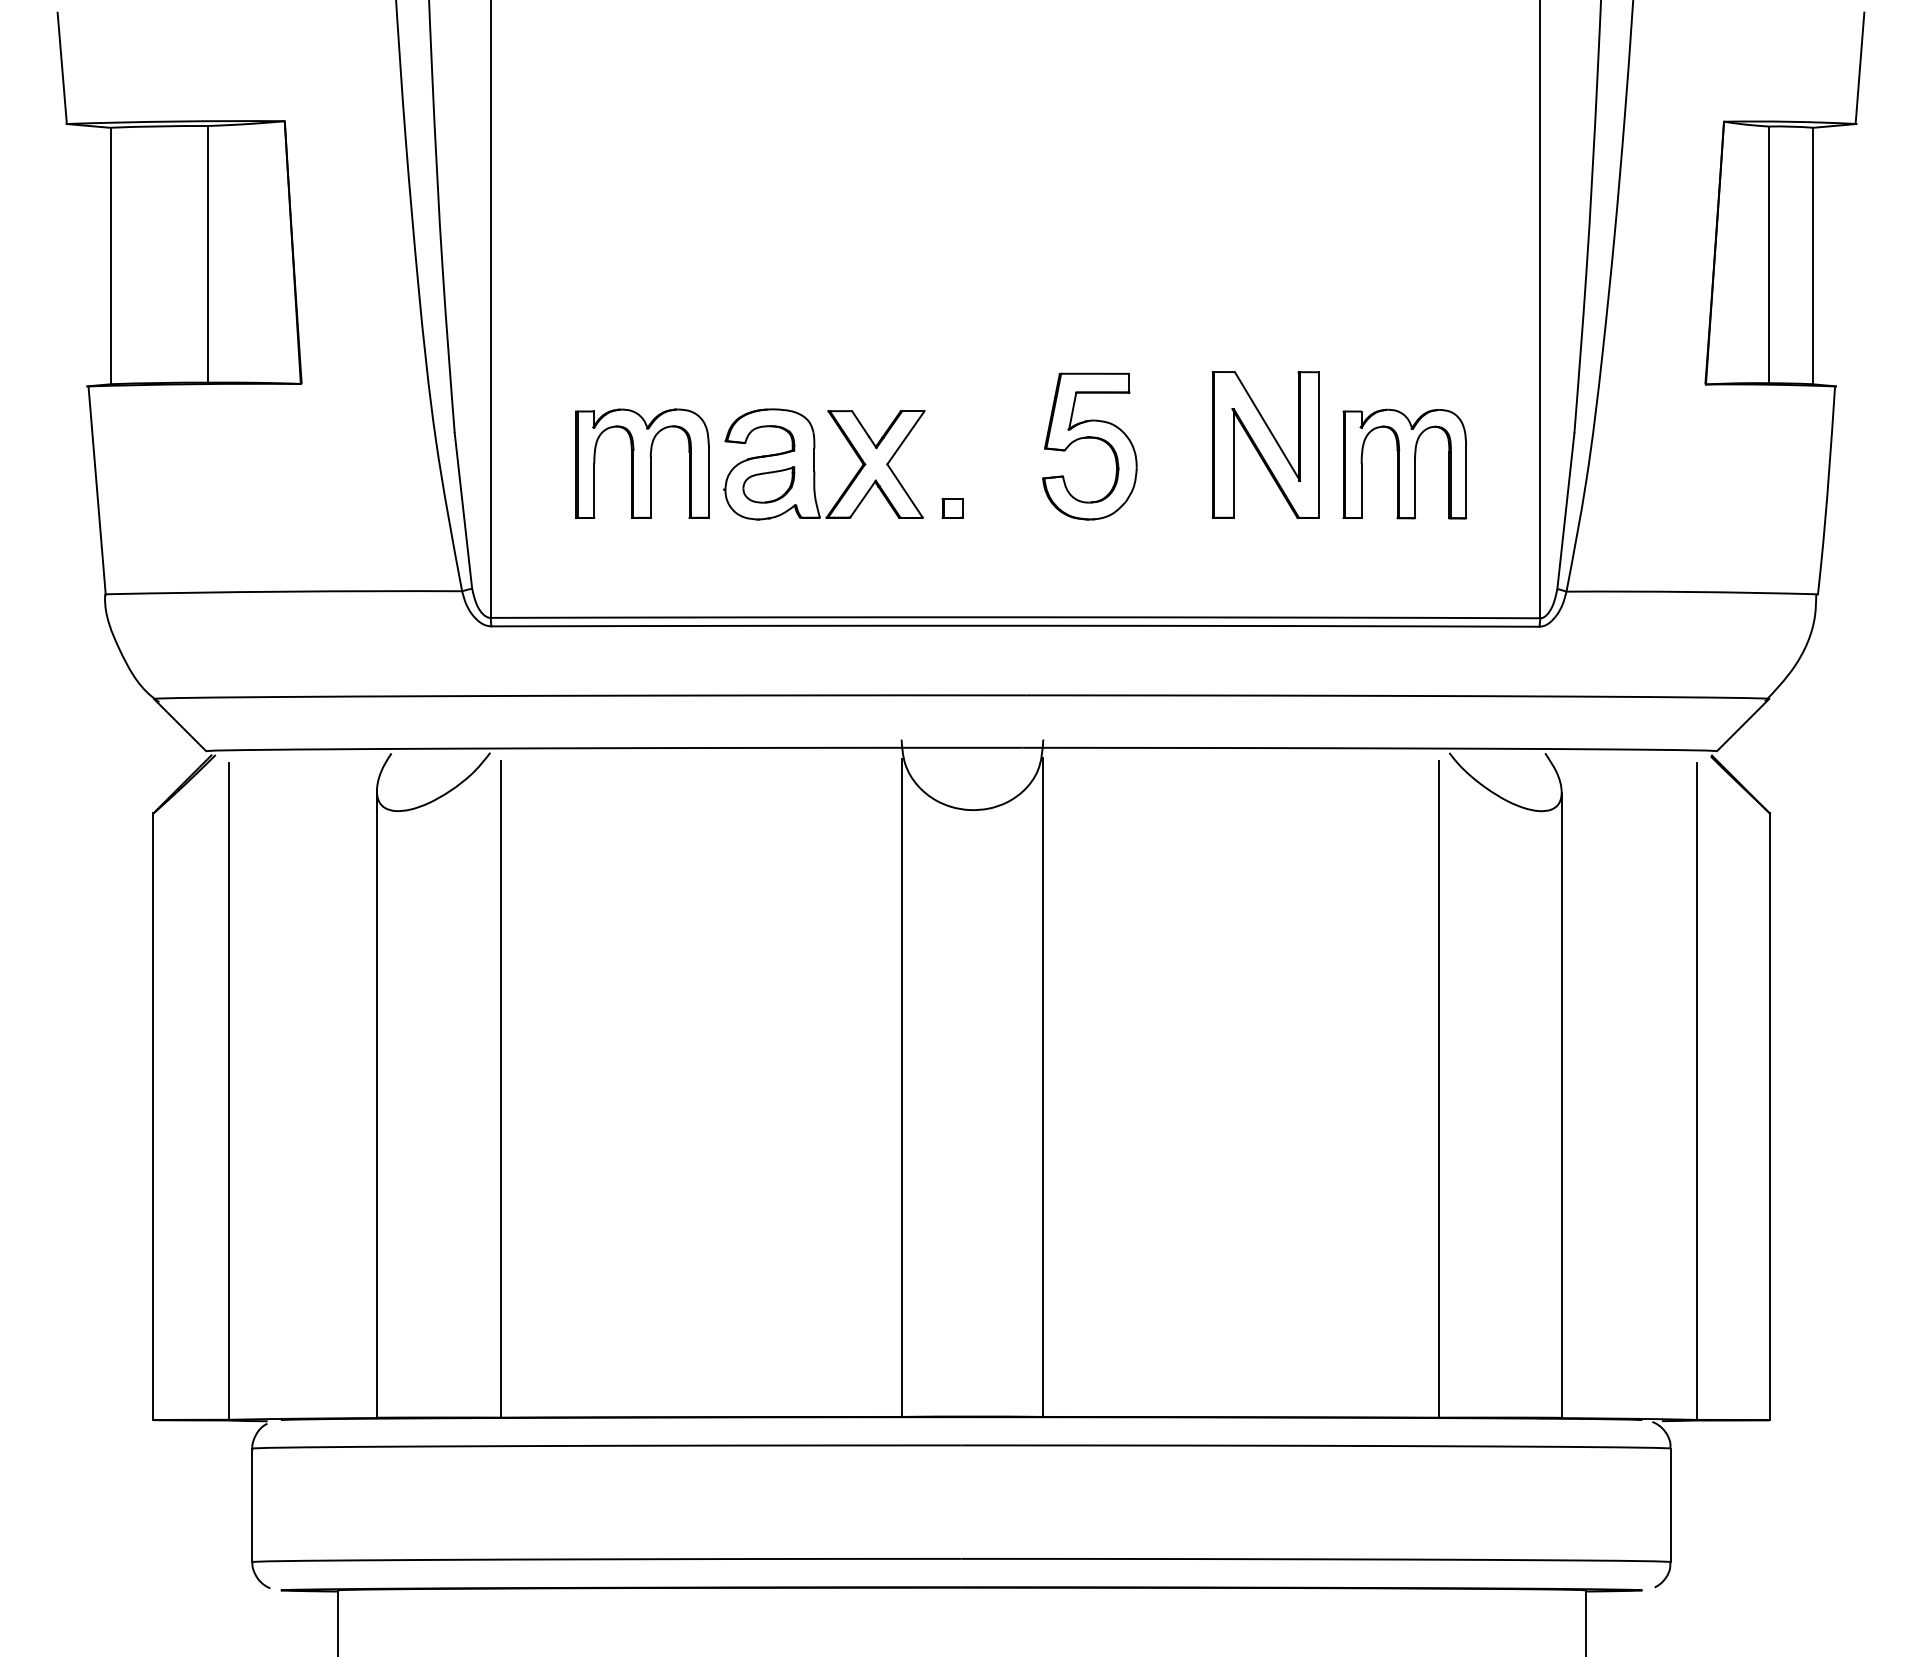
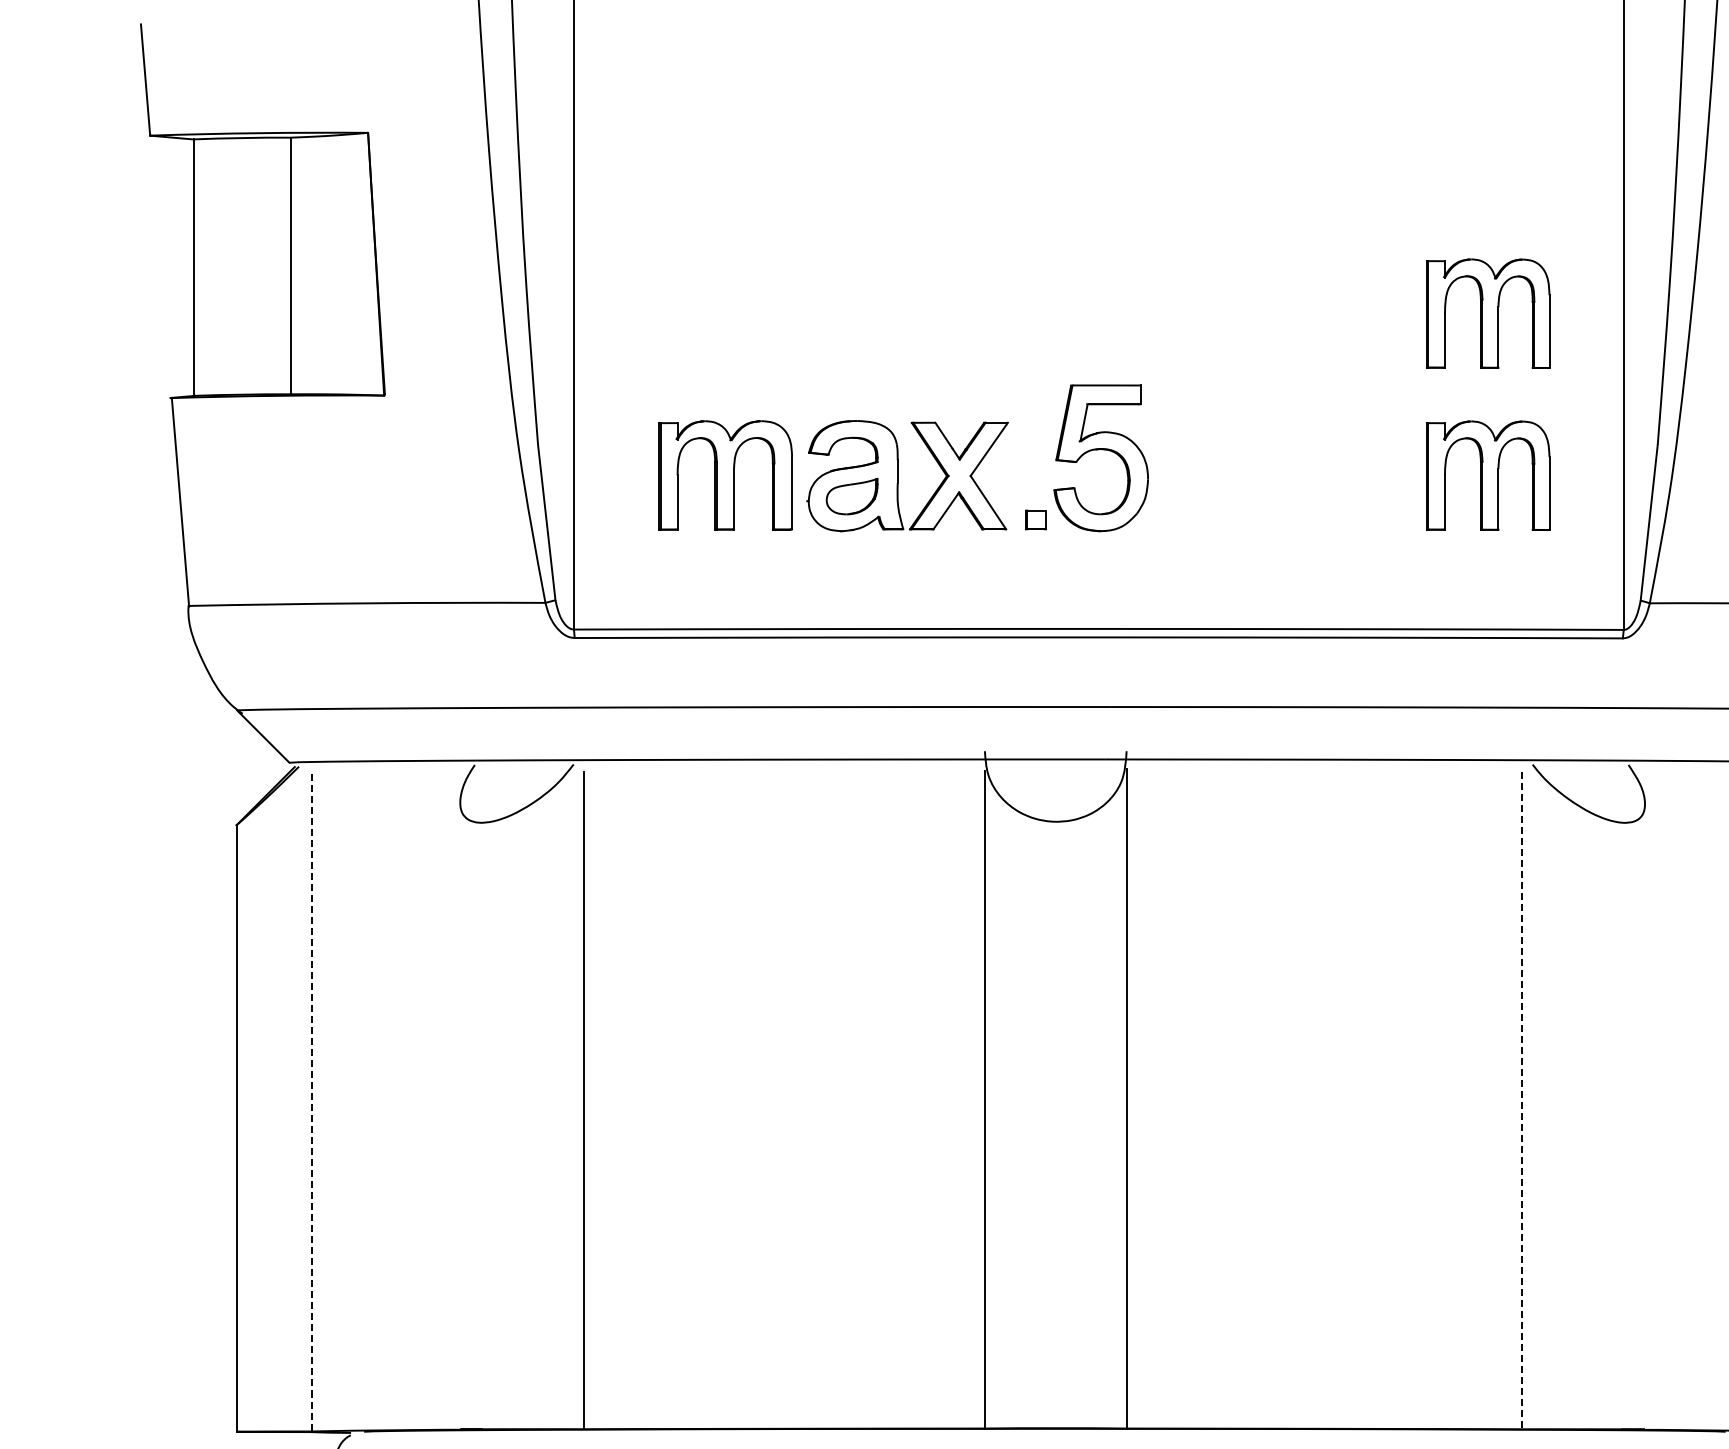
part: (1404, 301) -> (1487, 313), added
part: (1089, 438) -> (1100, 450), moved
part: (1265, 444) -> (1348, 456), removed
line: (1438, 1089) -> (1521, 1101), solid -> dashed
line: (228, 1091) -> (311, 1103), solid -> dashed
line: (376, 1104) -> (459, 1116), removed
line: (1561, 1104) -> (1644, 1116), removed

